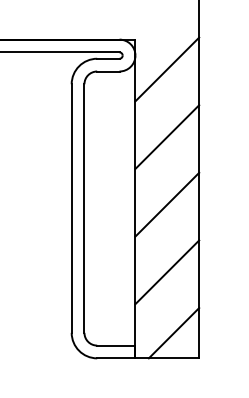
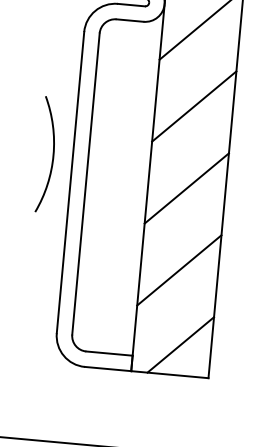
arc: (54, 187) -> (51, 155), added

